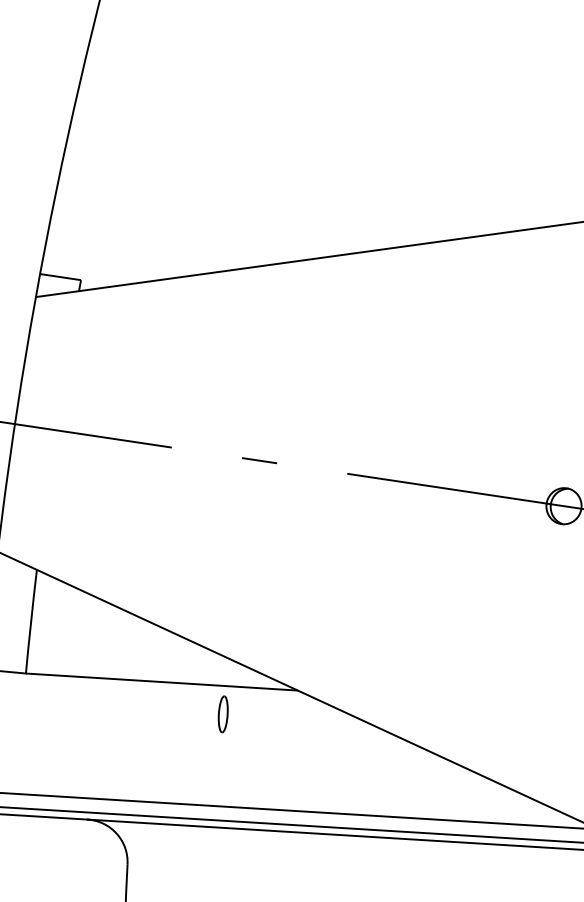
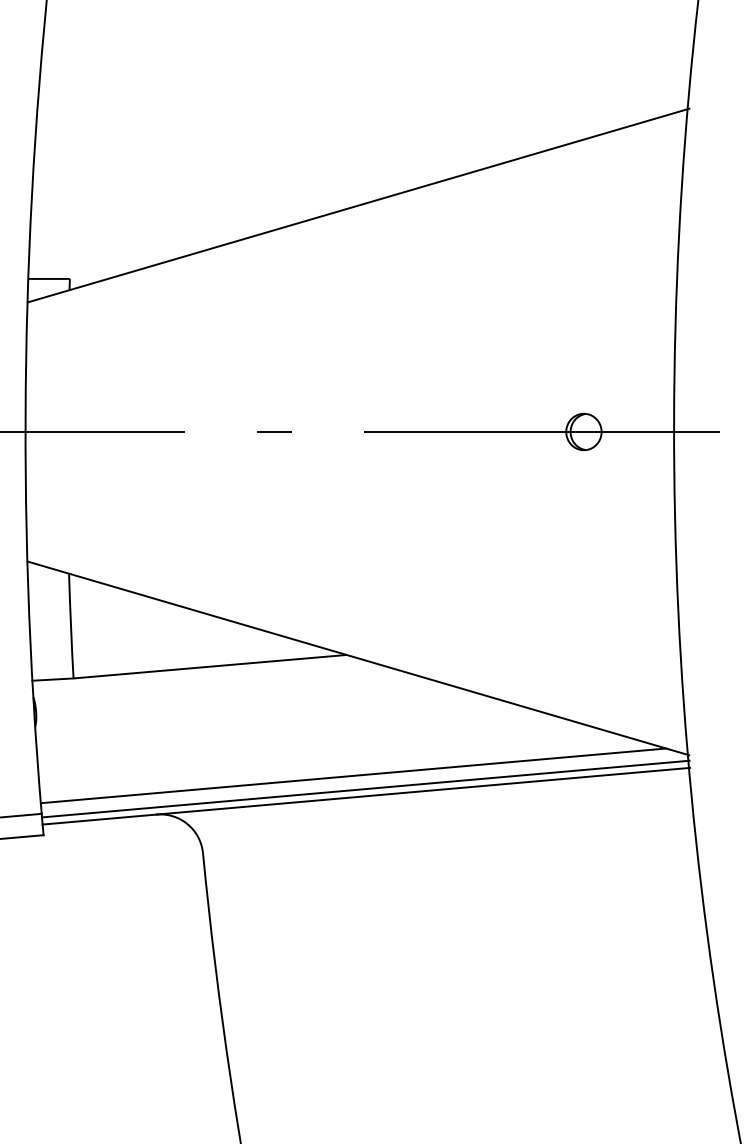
part: (222, 714) -> (275, 689), removed

